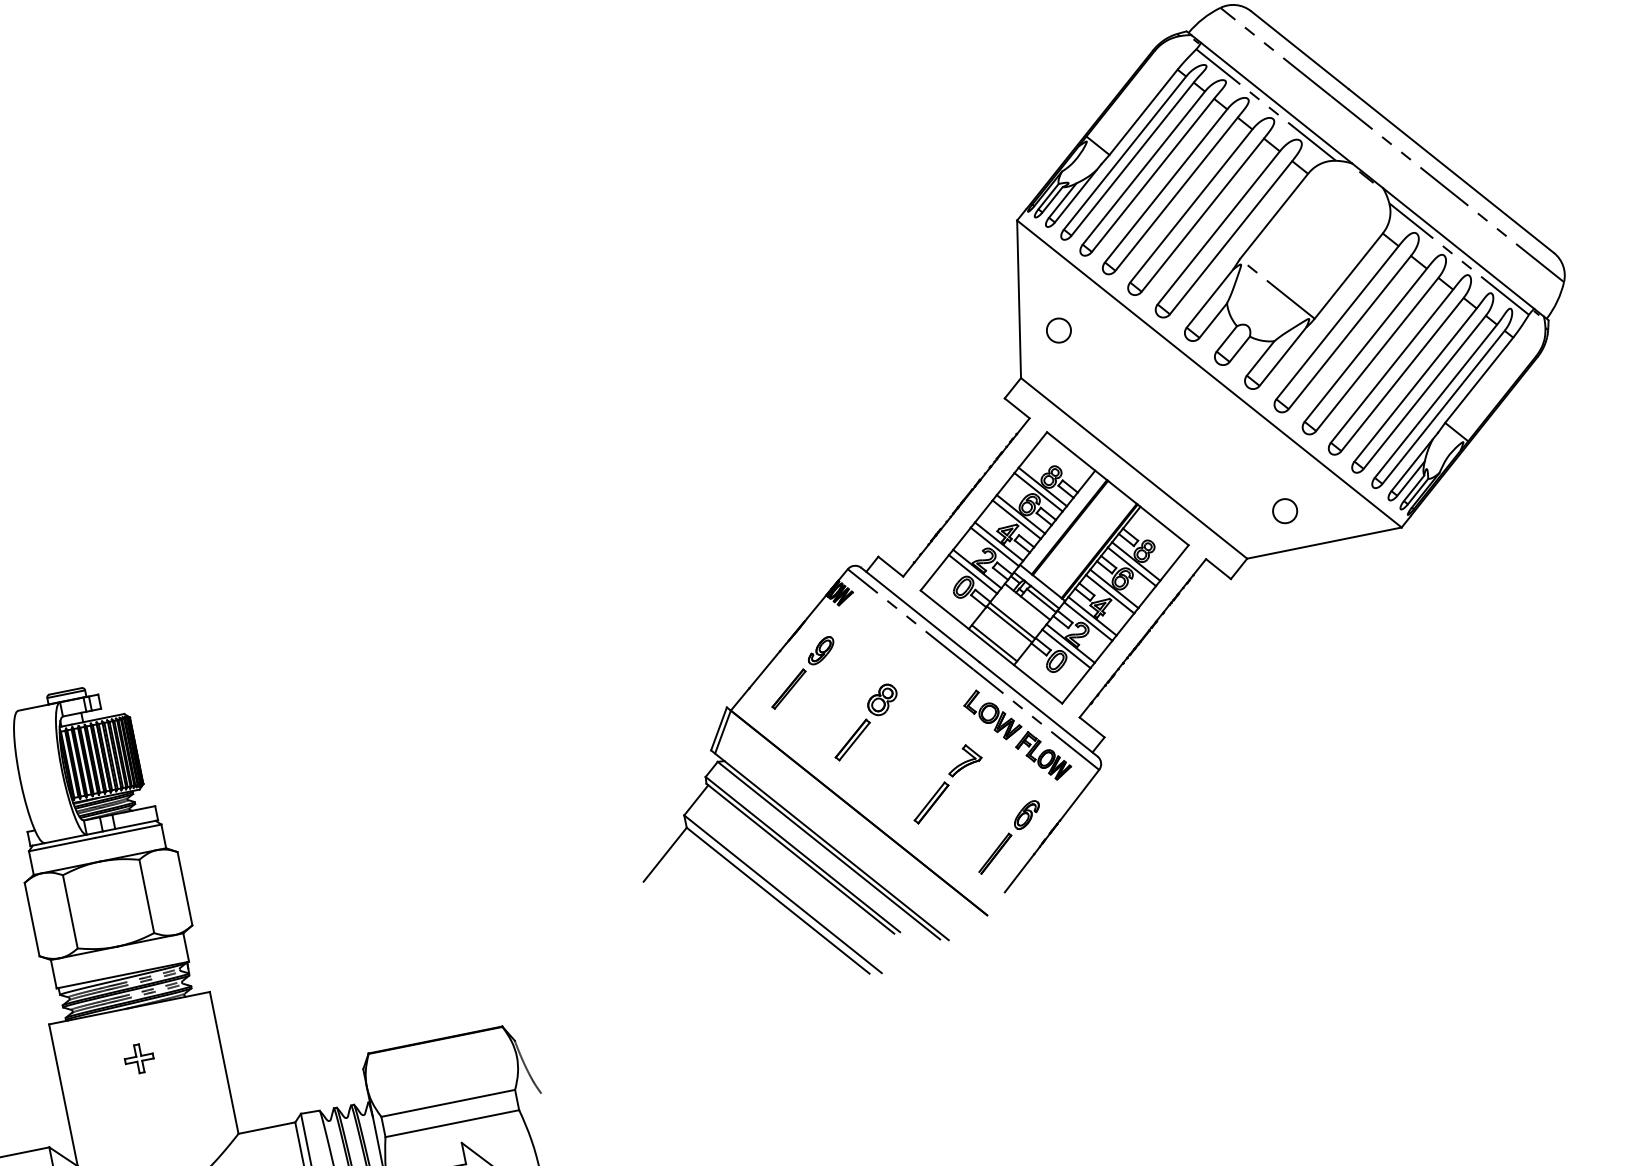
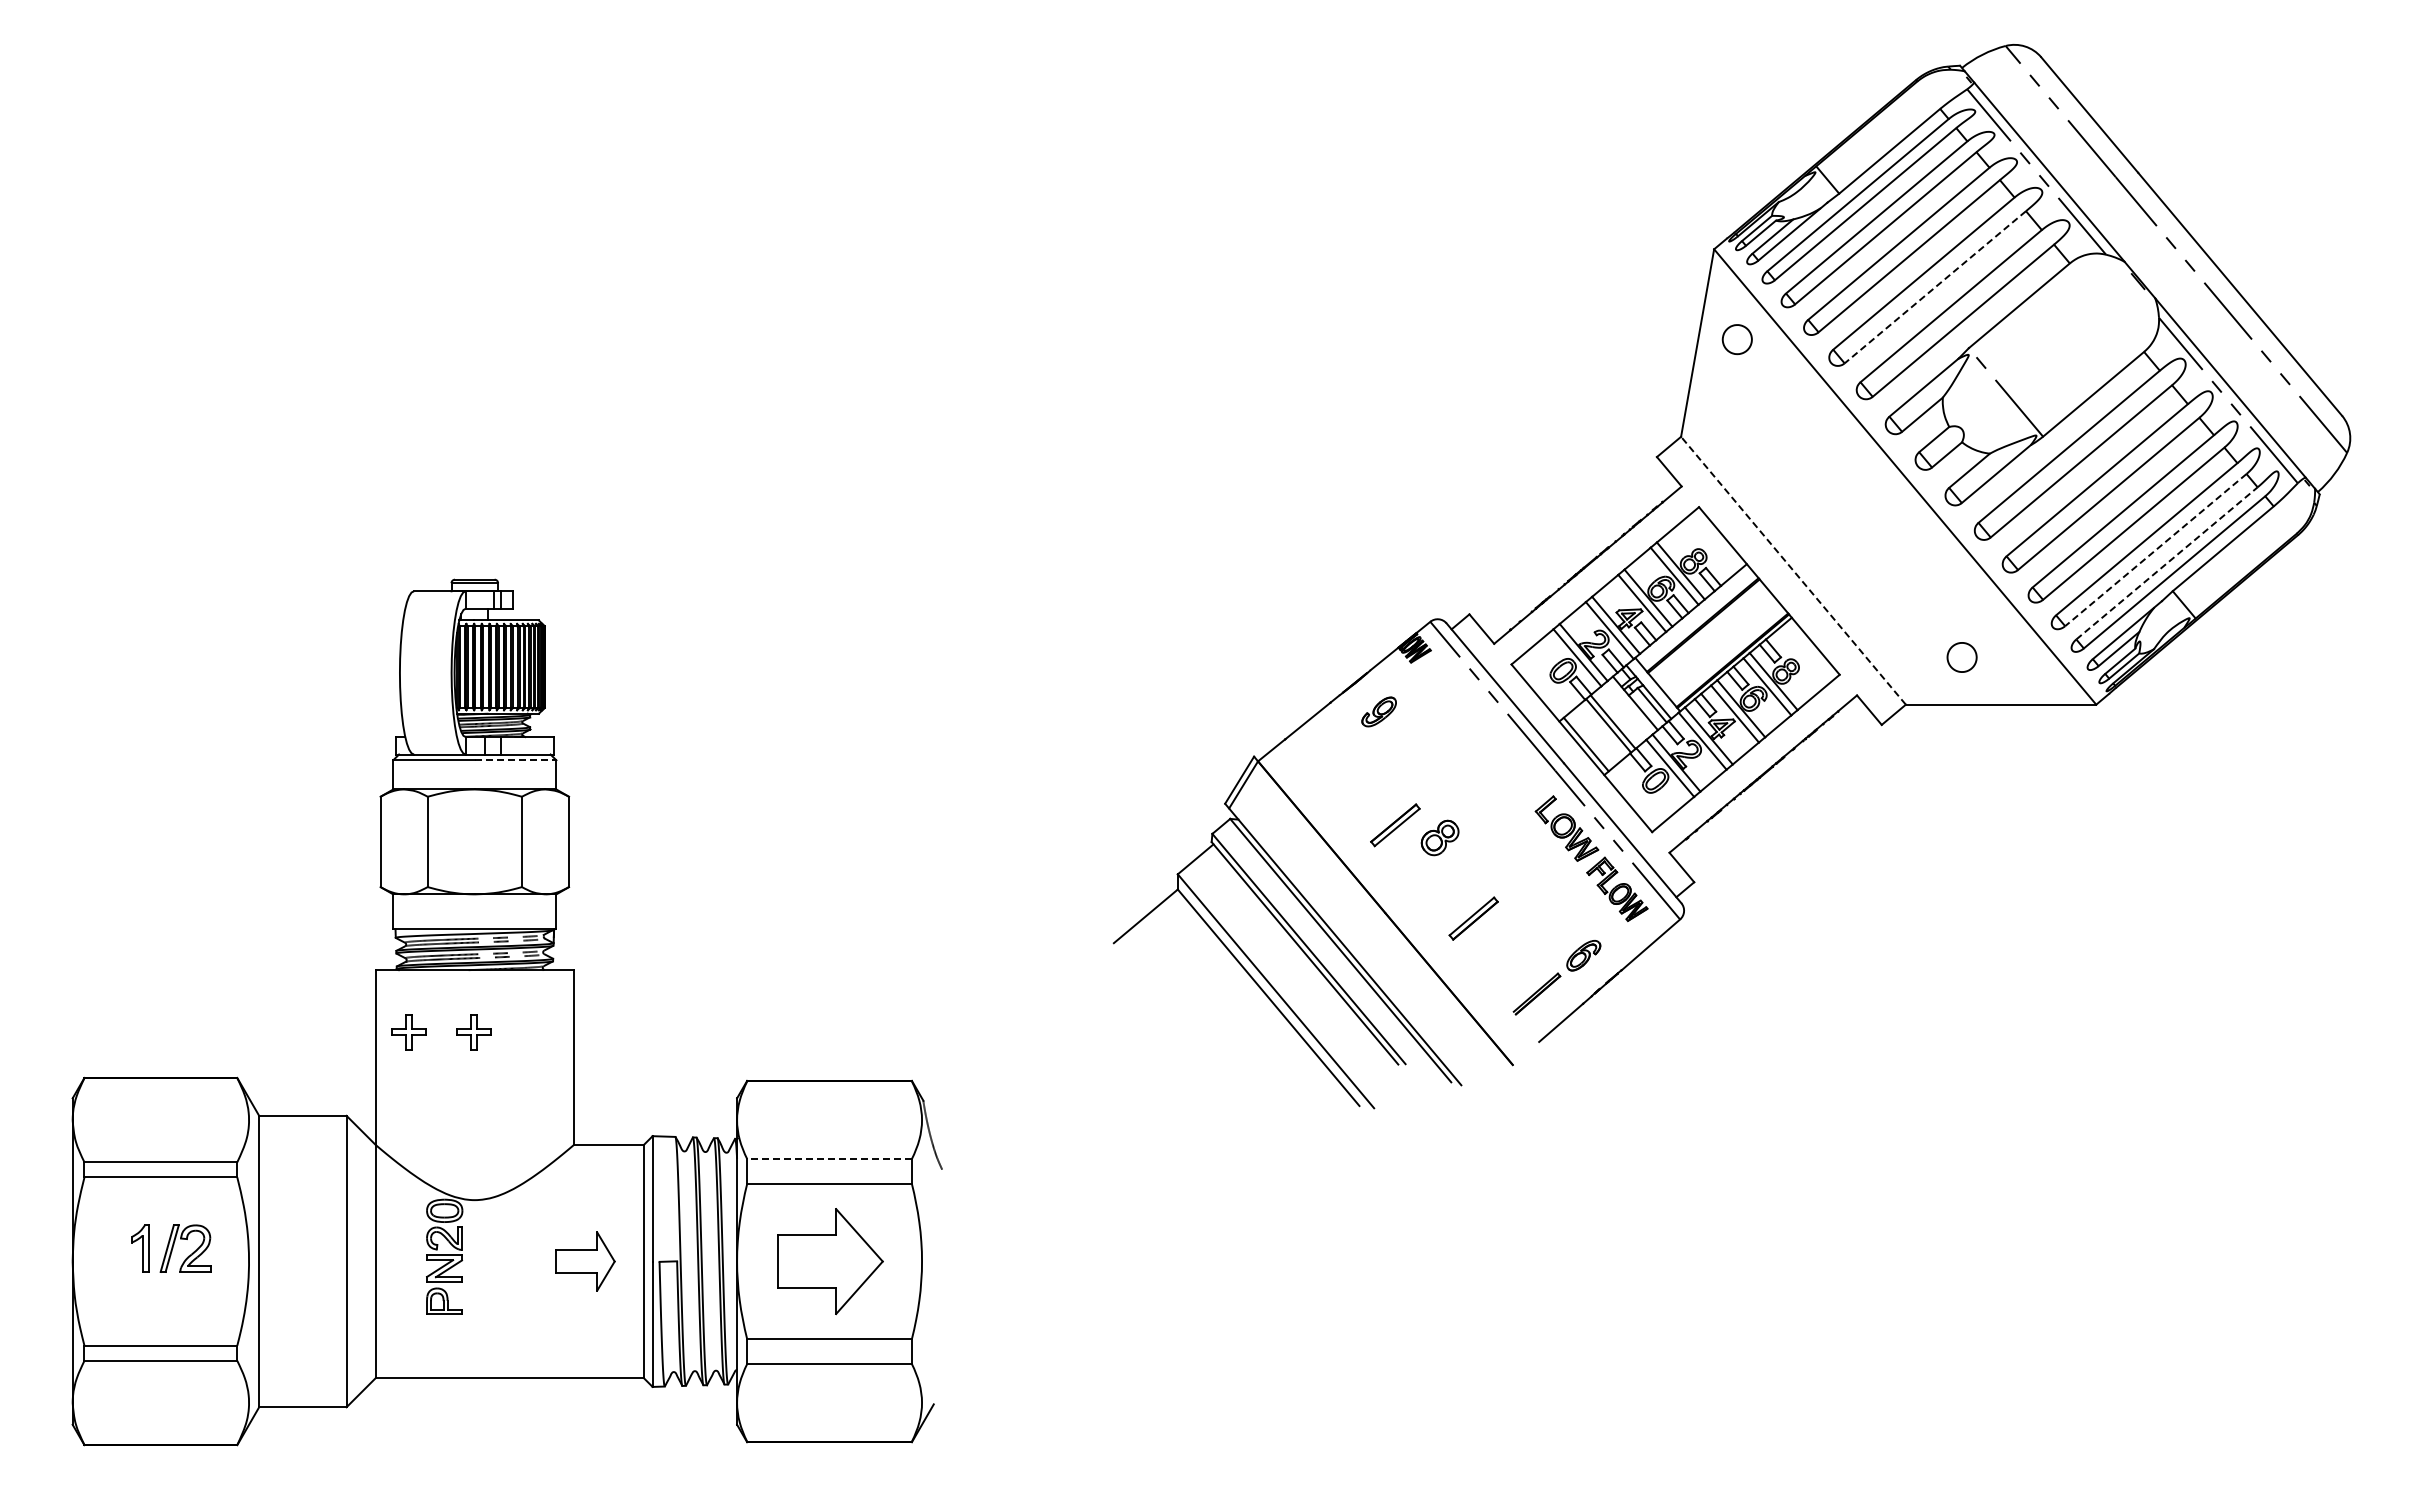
line: (1202, 215) -> (1934, 287), solid -> dashed
part: (1058, 330) -> (1736, 339), moved
line: (1424, 392) -> (2155, 550), solid -> dashed
line: (1436, 401) -> (2167, 563), solid -> dashed
line: (1134, 468) -> (1793, 570), solid -> dashed
part: (788, 688) -> (1331, 749), removed
part: (881, 699) -> (1439, 837), moved
part: (964, 759) -> (1522, 875), removed
line: (128, 831) -> (515, 760), solid -> dashed
part: (85, 1069) -> (408, 1032), added
line: (448, 1103) -> (829, 1159), solid -> dashed

